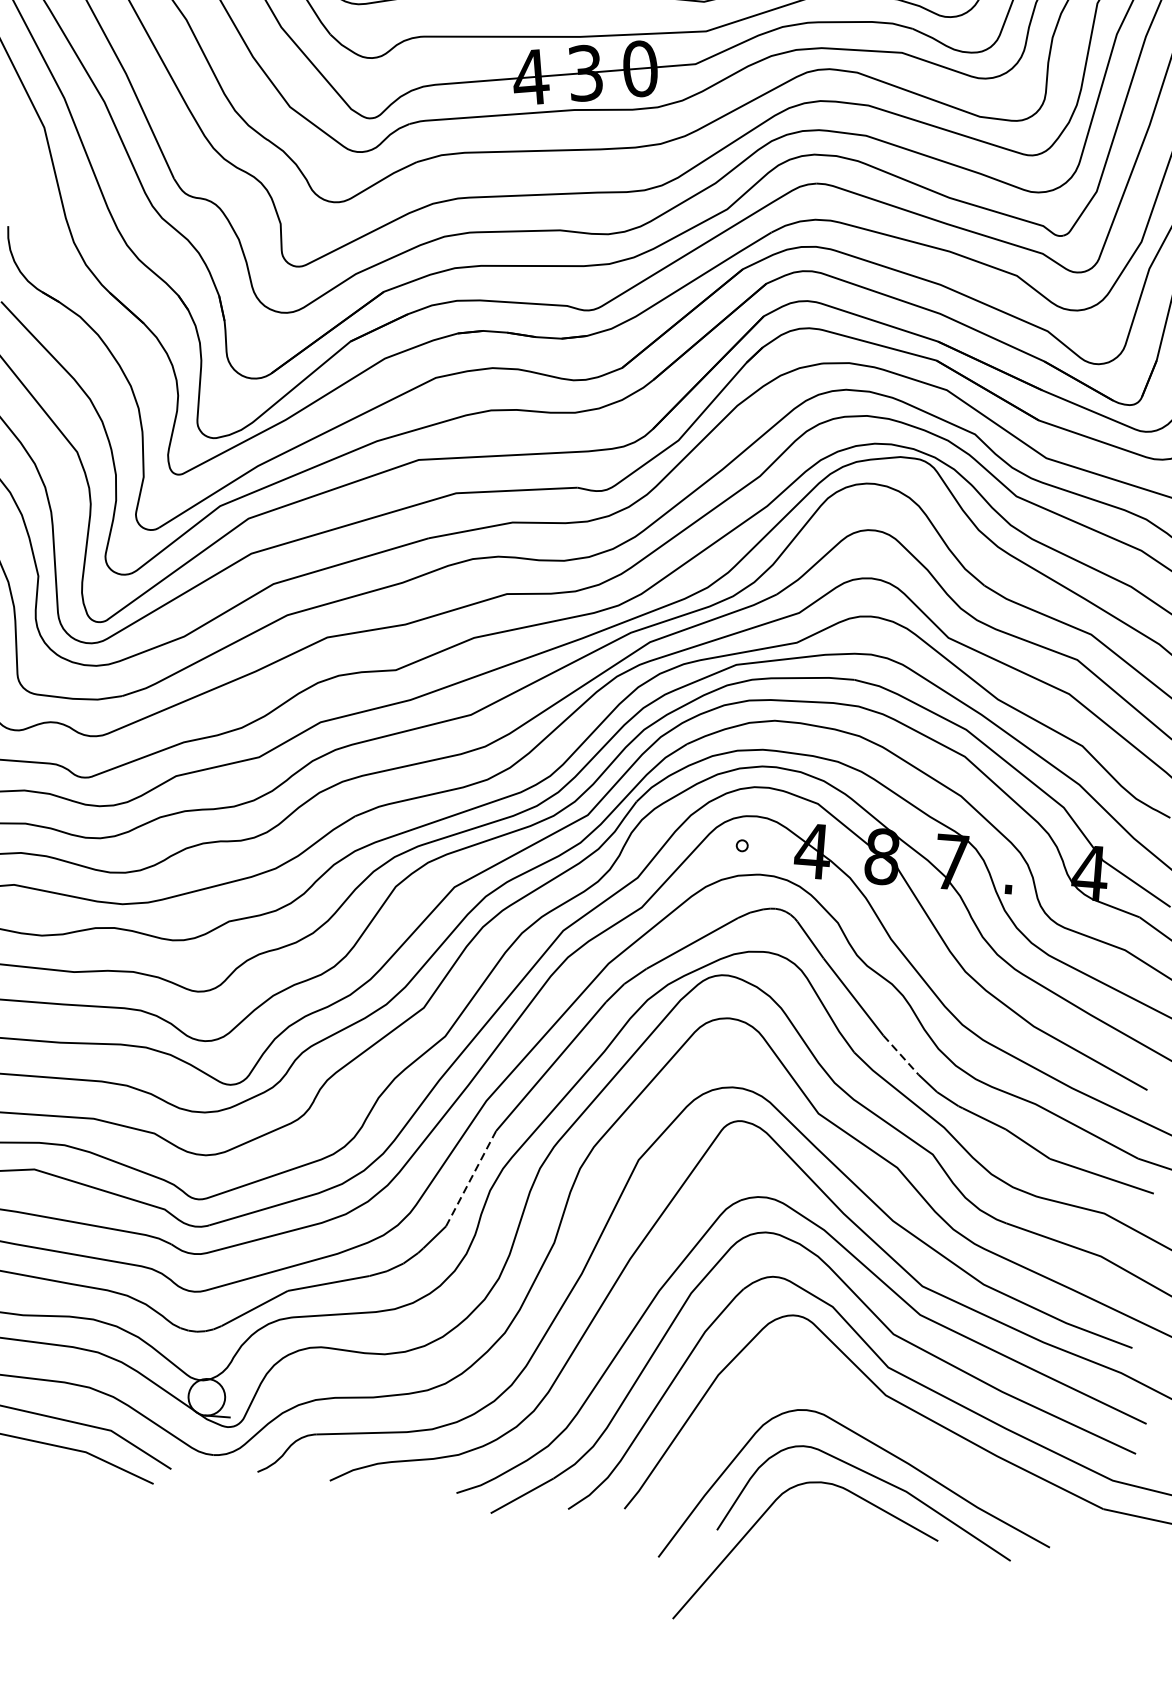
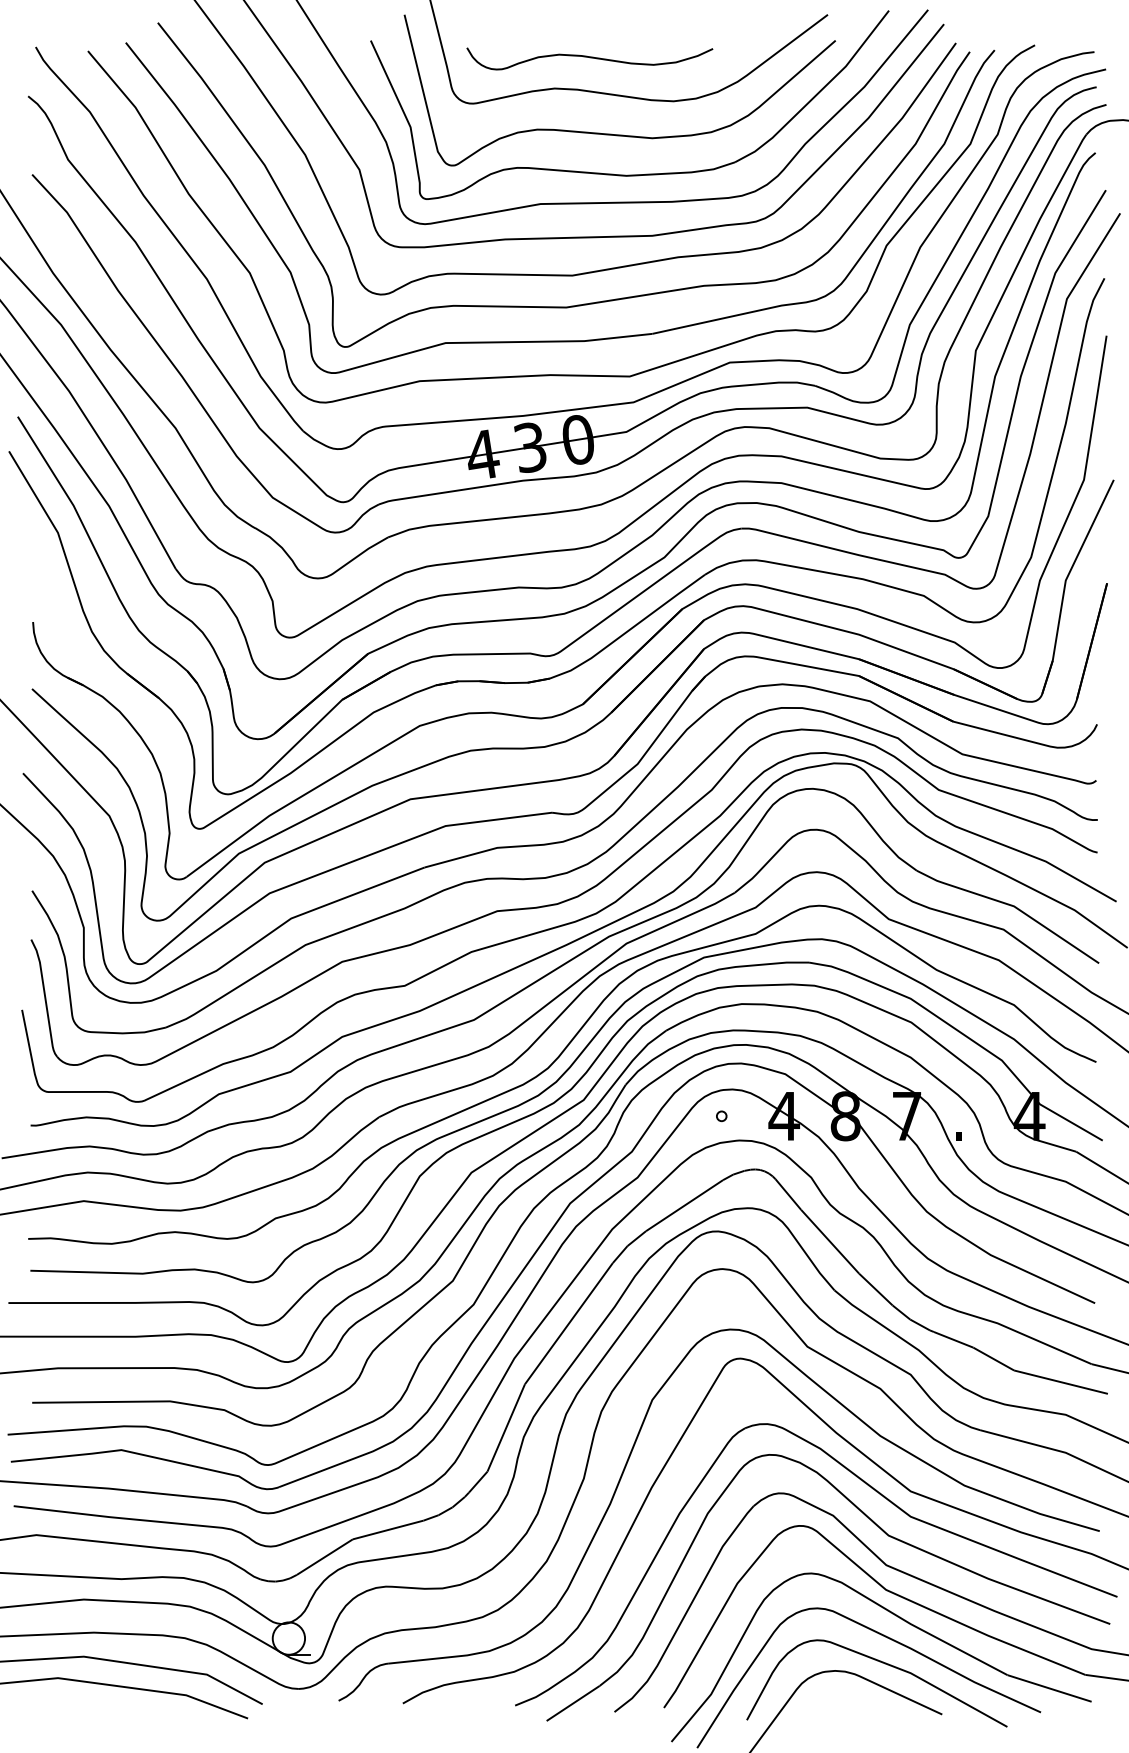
line: (901, 1055) -> (876, 1289), dashed -> solid
line: (471, 1178) -> (506, 1427), dashed -> solid
part: (901, 1431) -> (902, 1620), added

